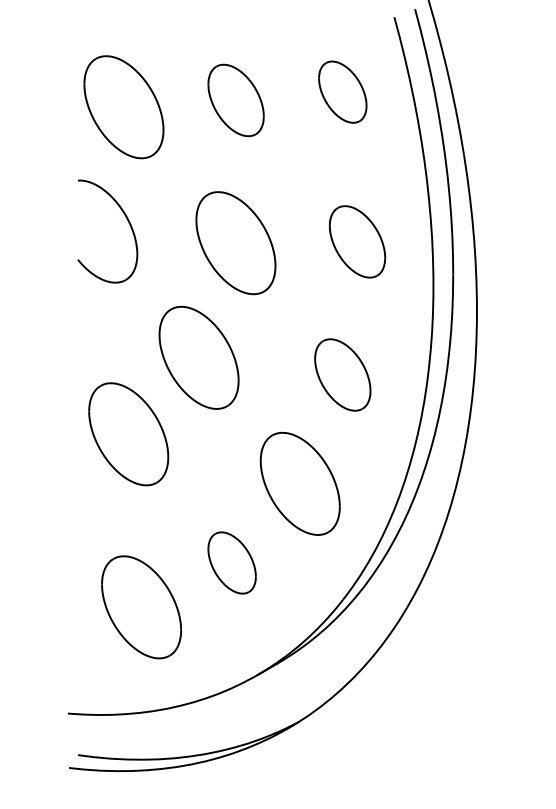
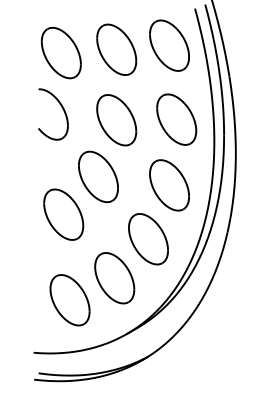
part: (342, 91) -> (169, 45), size x1.67
part: (235, 100) -> (116, 49), size x1.43
part: (356, 241) -> (176, 119), size x1.43
part: (342, 375) -> (169, 185), size x1.43
part: (231, 563) -> (114, 278), size x1.67

